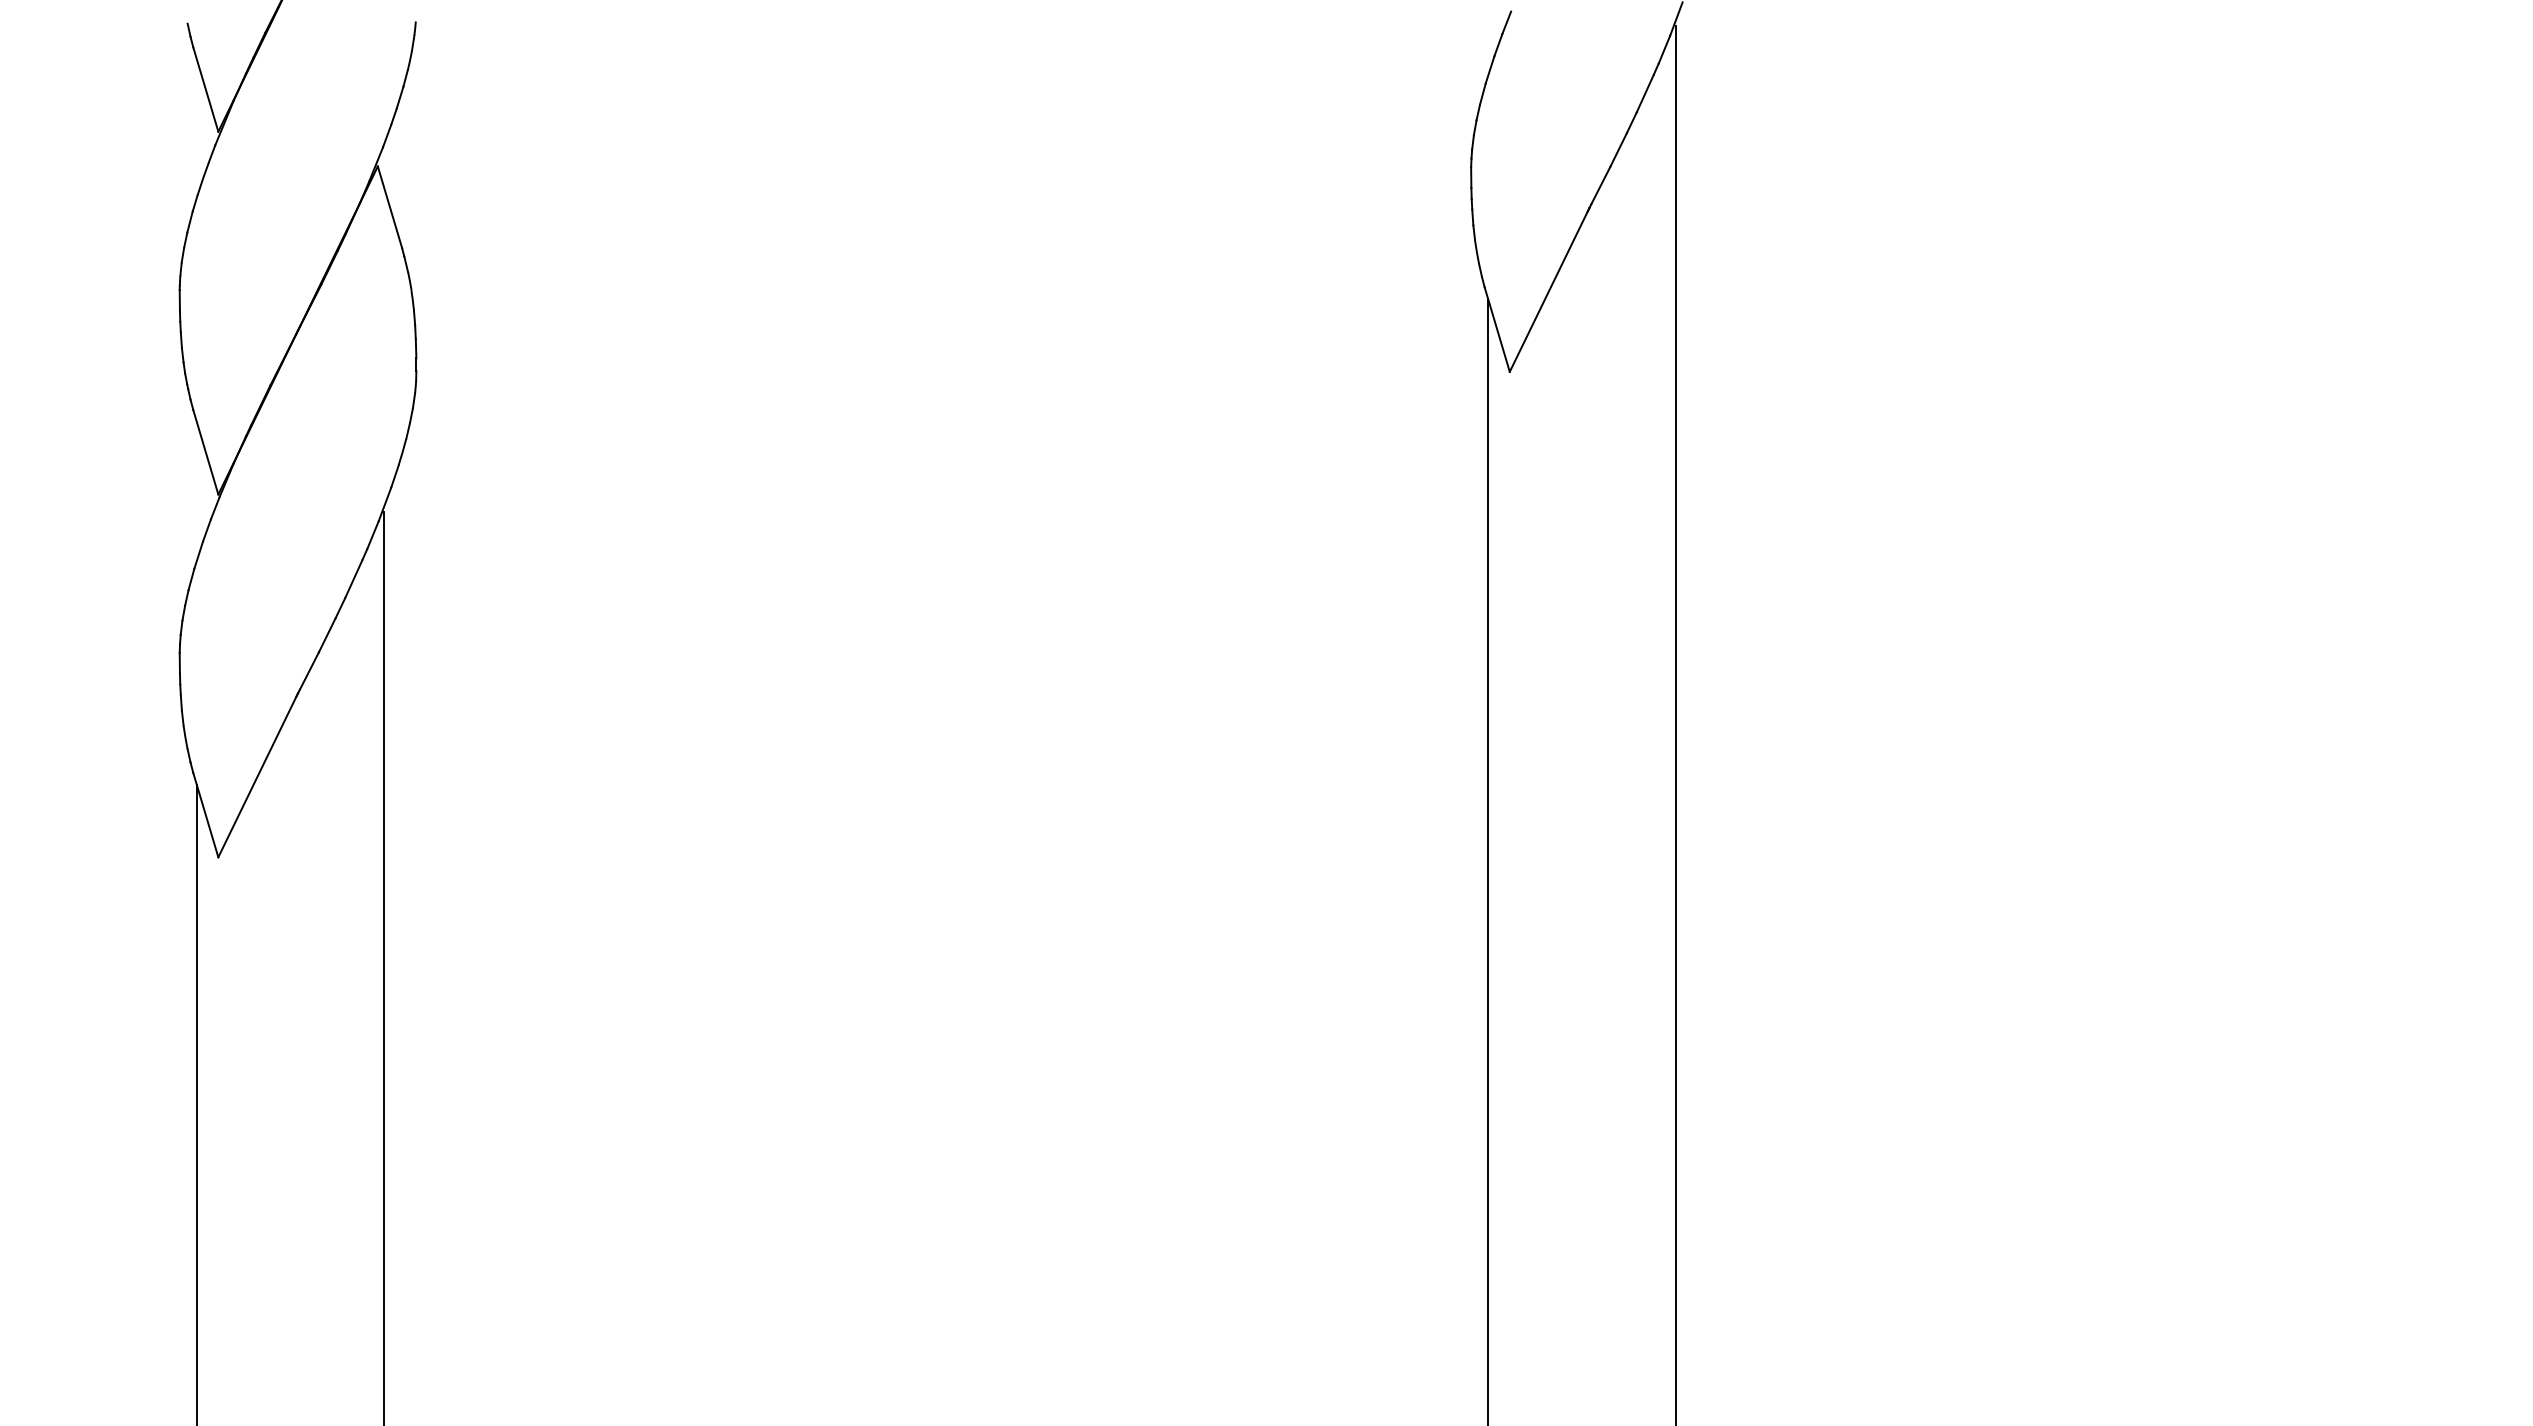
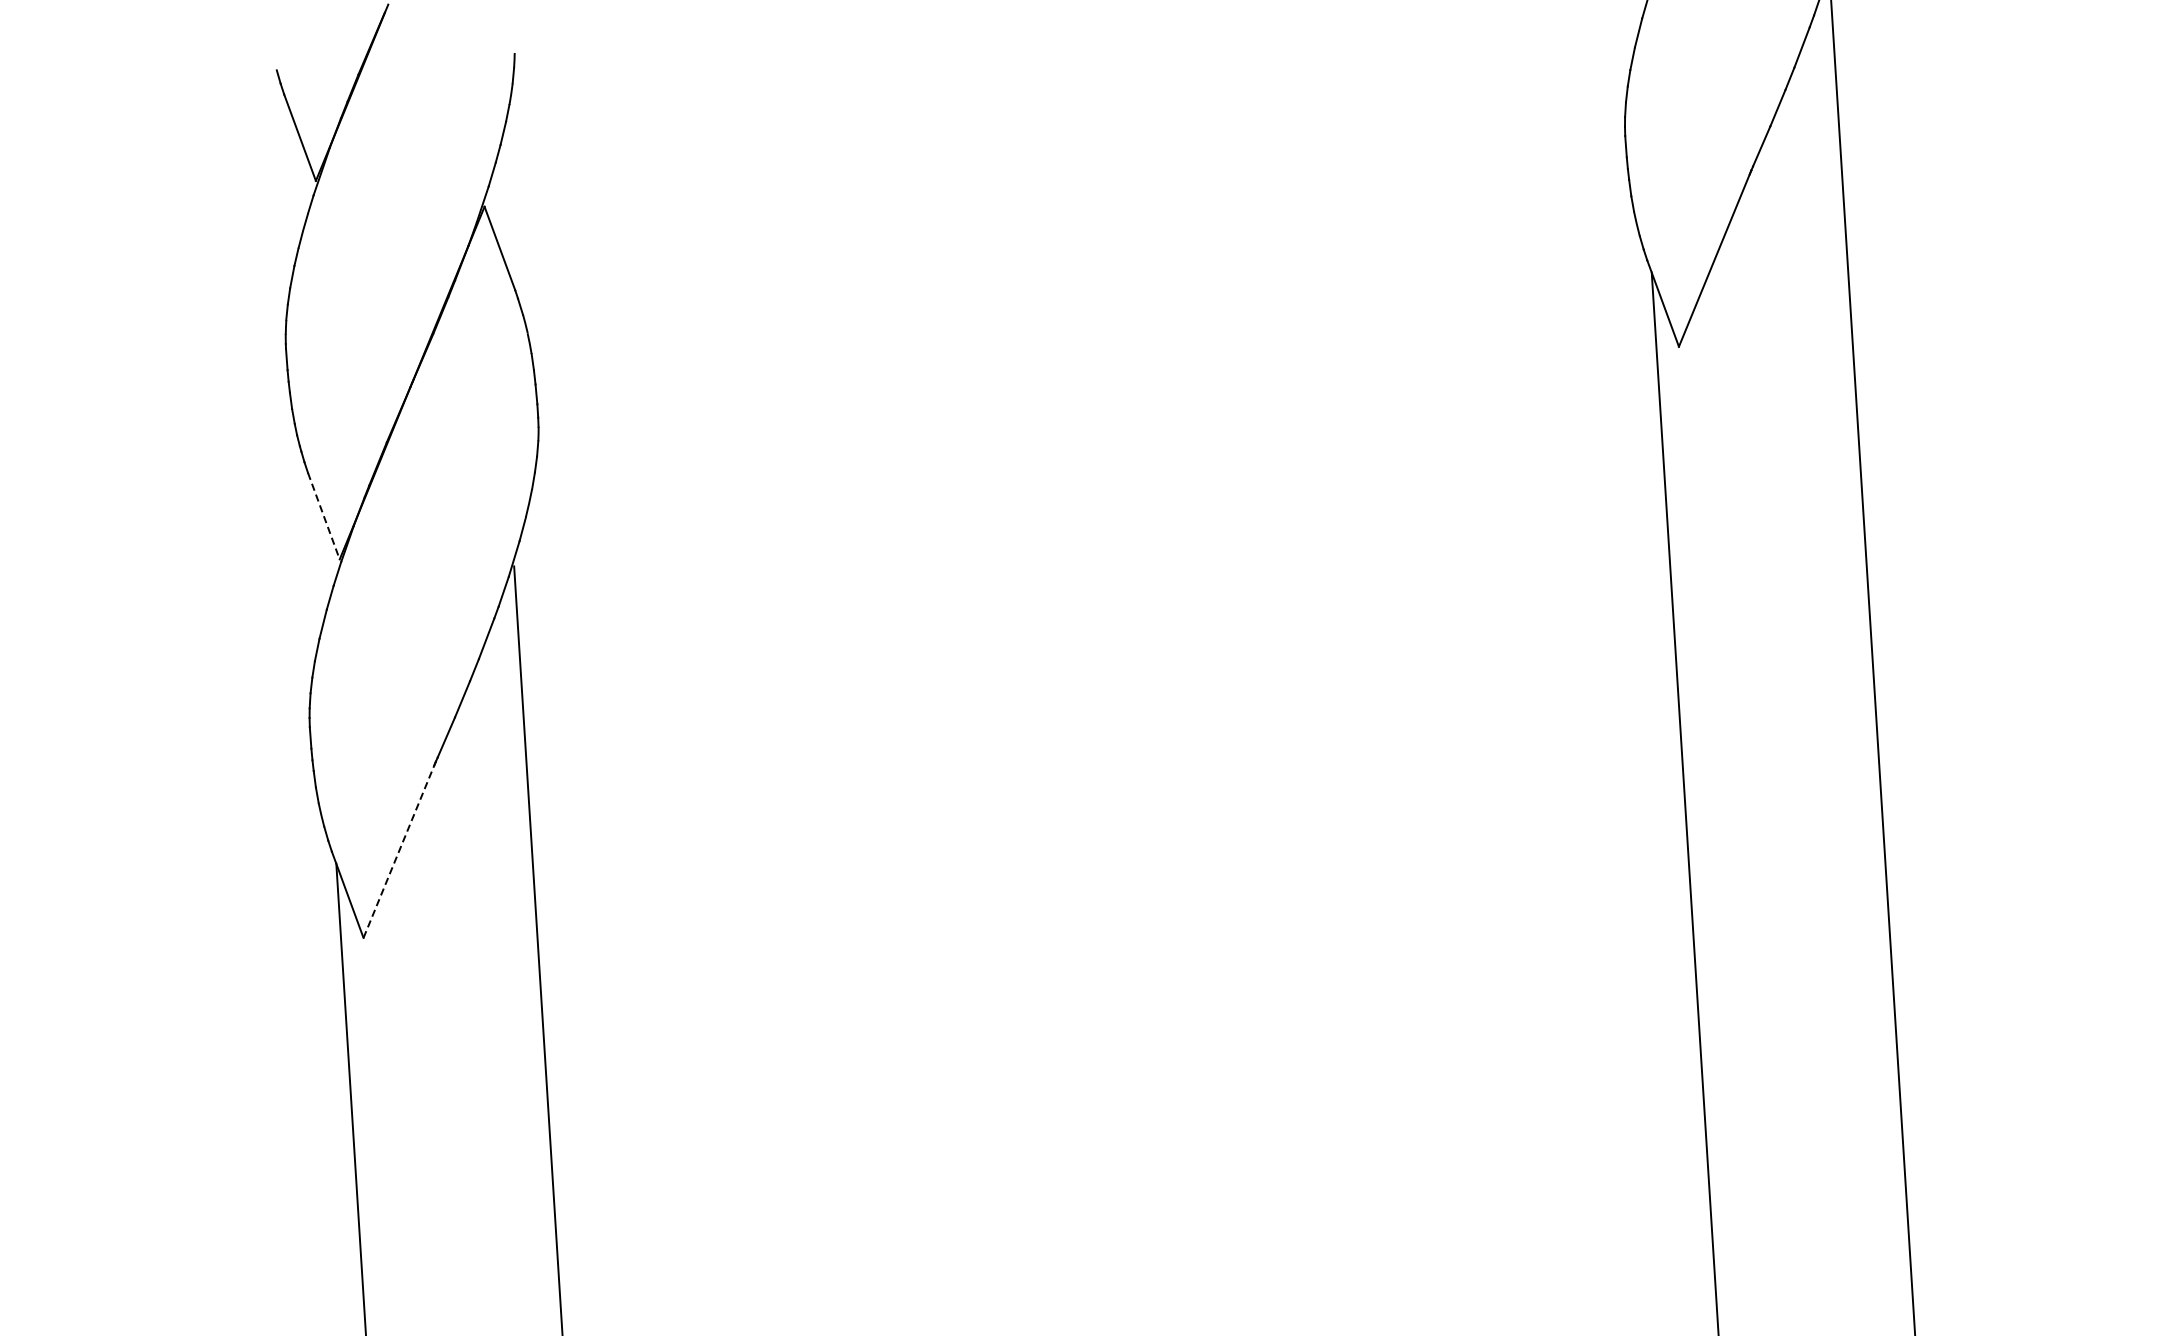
line: (205, 452) -> (323, 516), solid -> dashed
line: (258, 774) -> (399, 848), solid -> dashed

